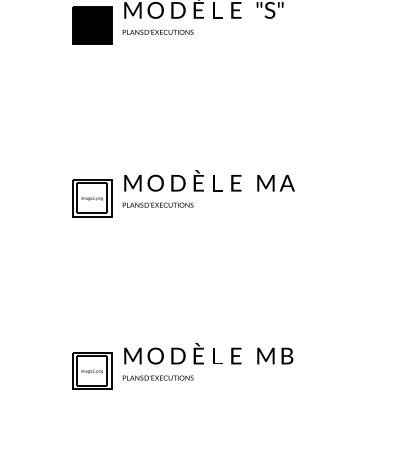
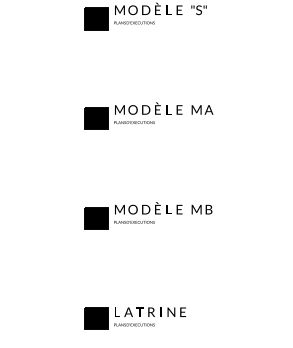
fill: (92, 198) -> (96, 118), added
fill: (92, 369) -> (96, 217), added

